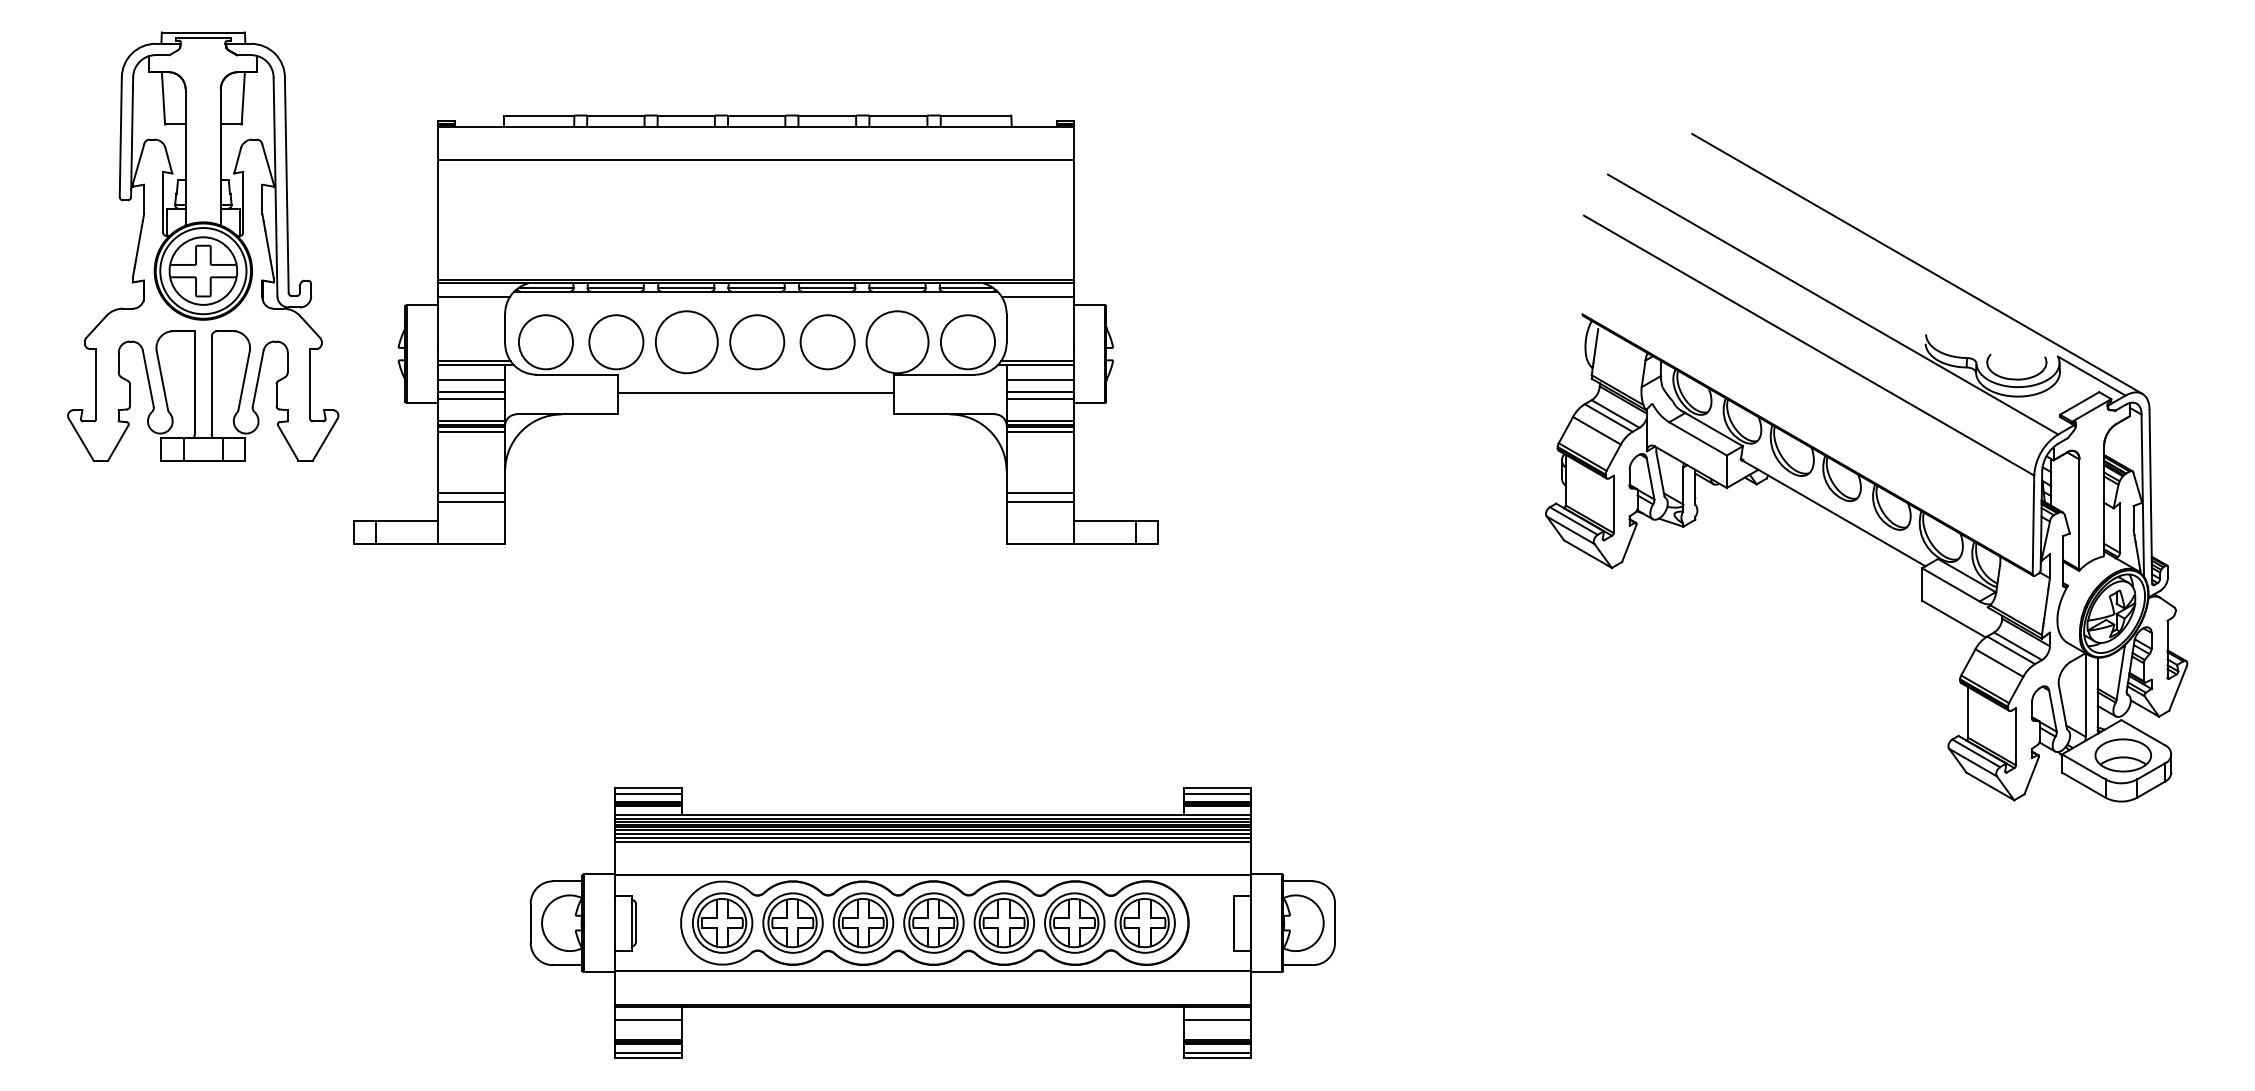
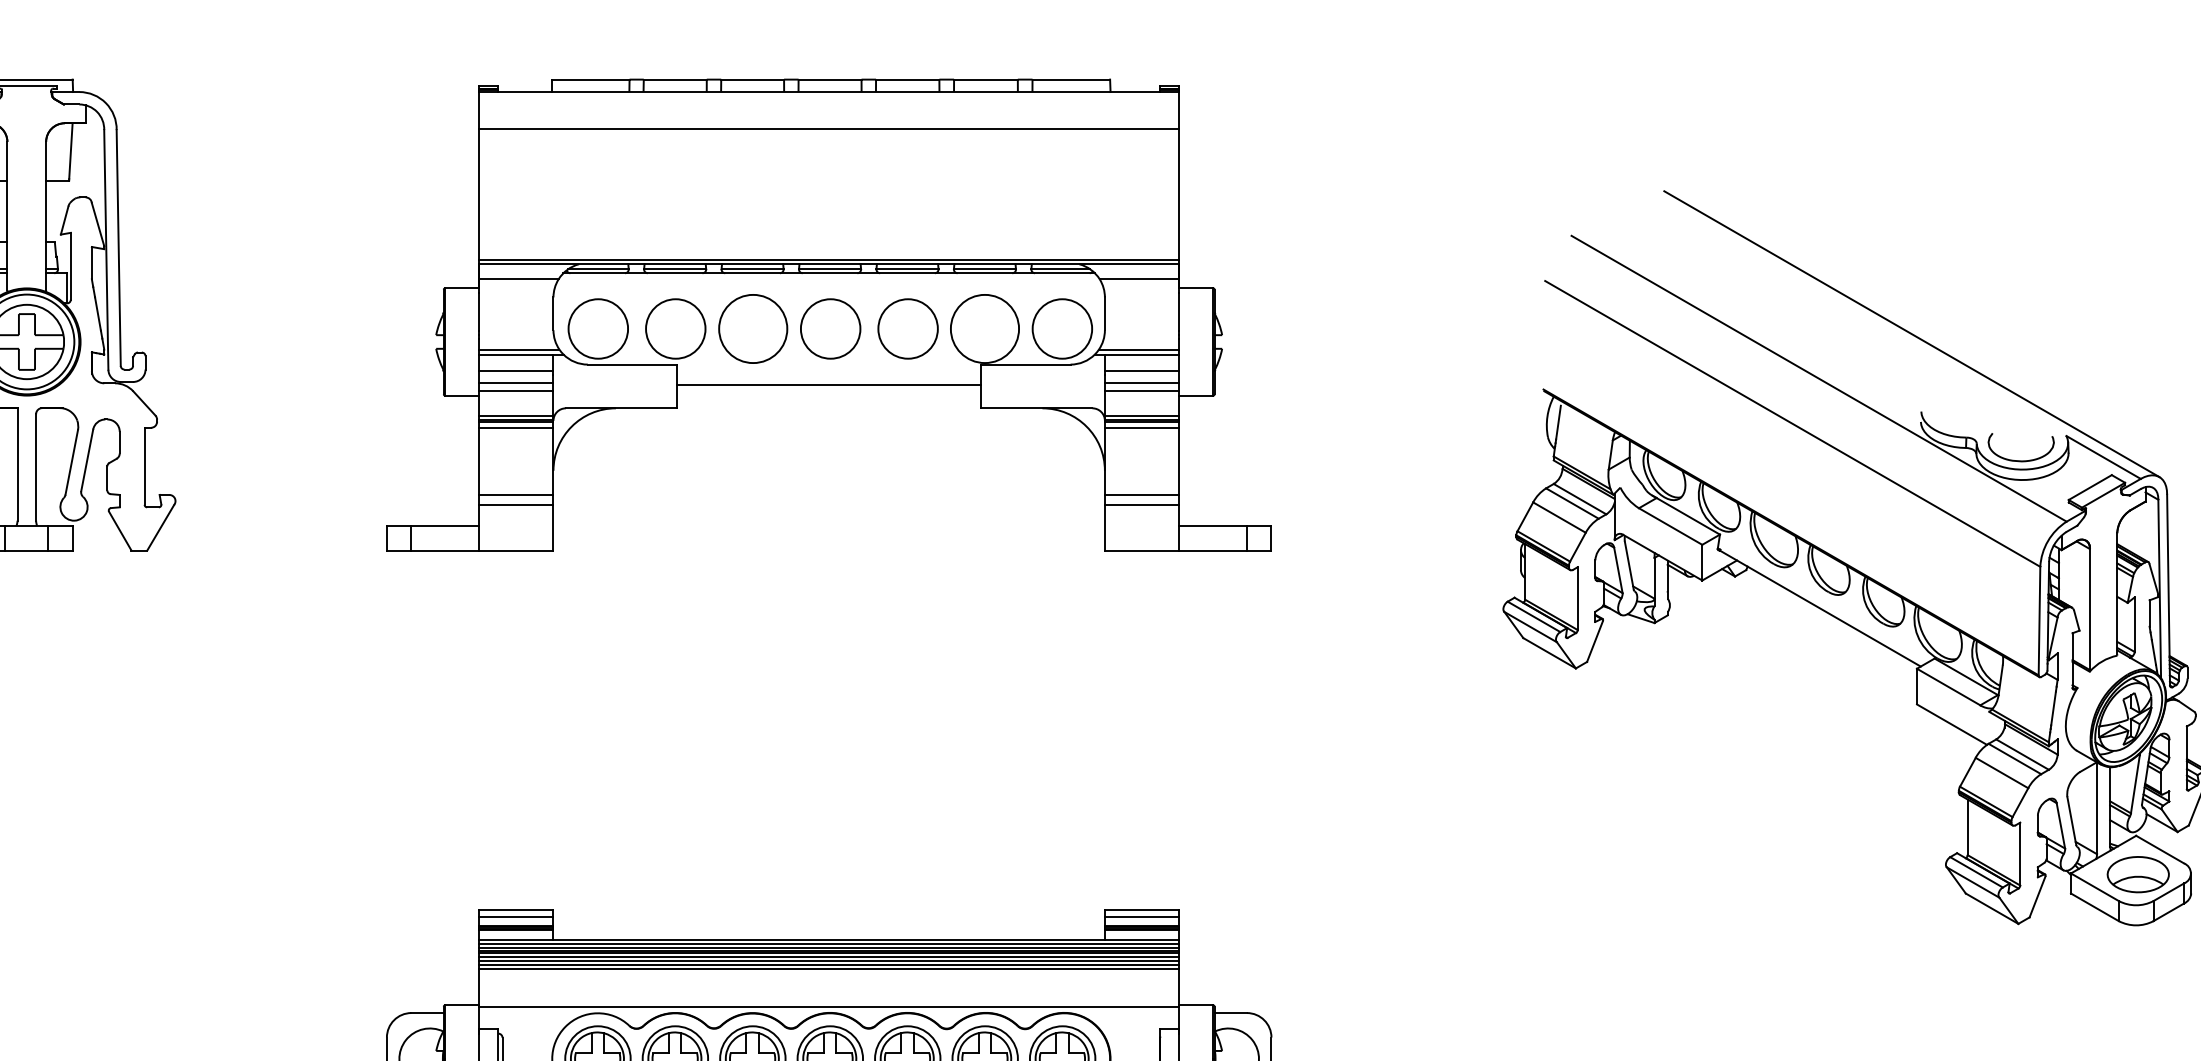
part: (755, 329) -> (828, 314), moved

